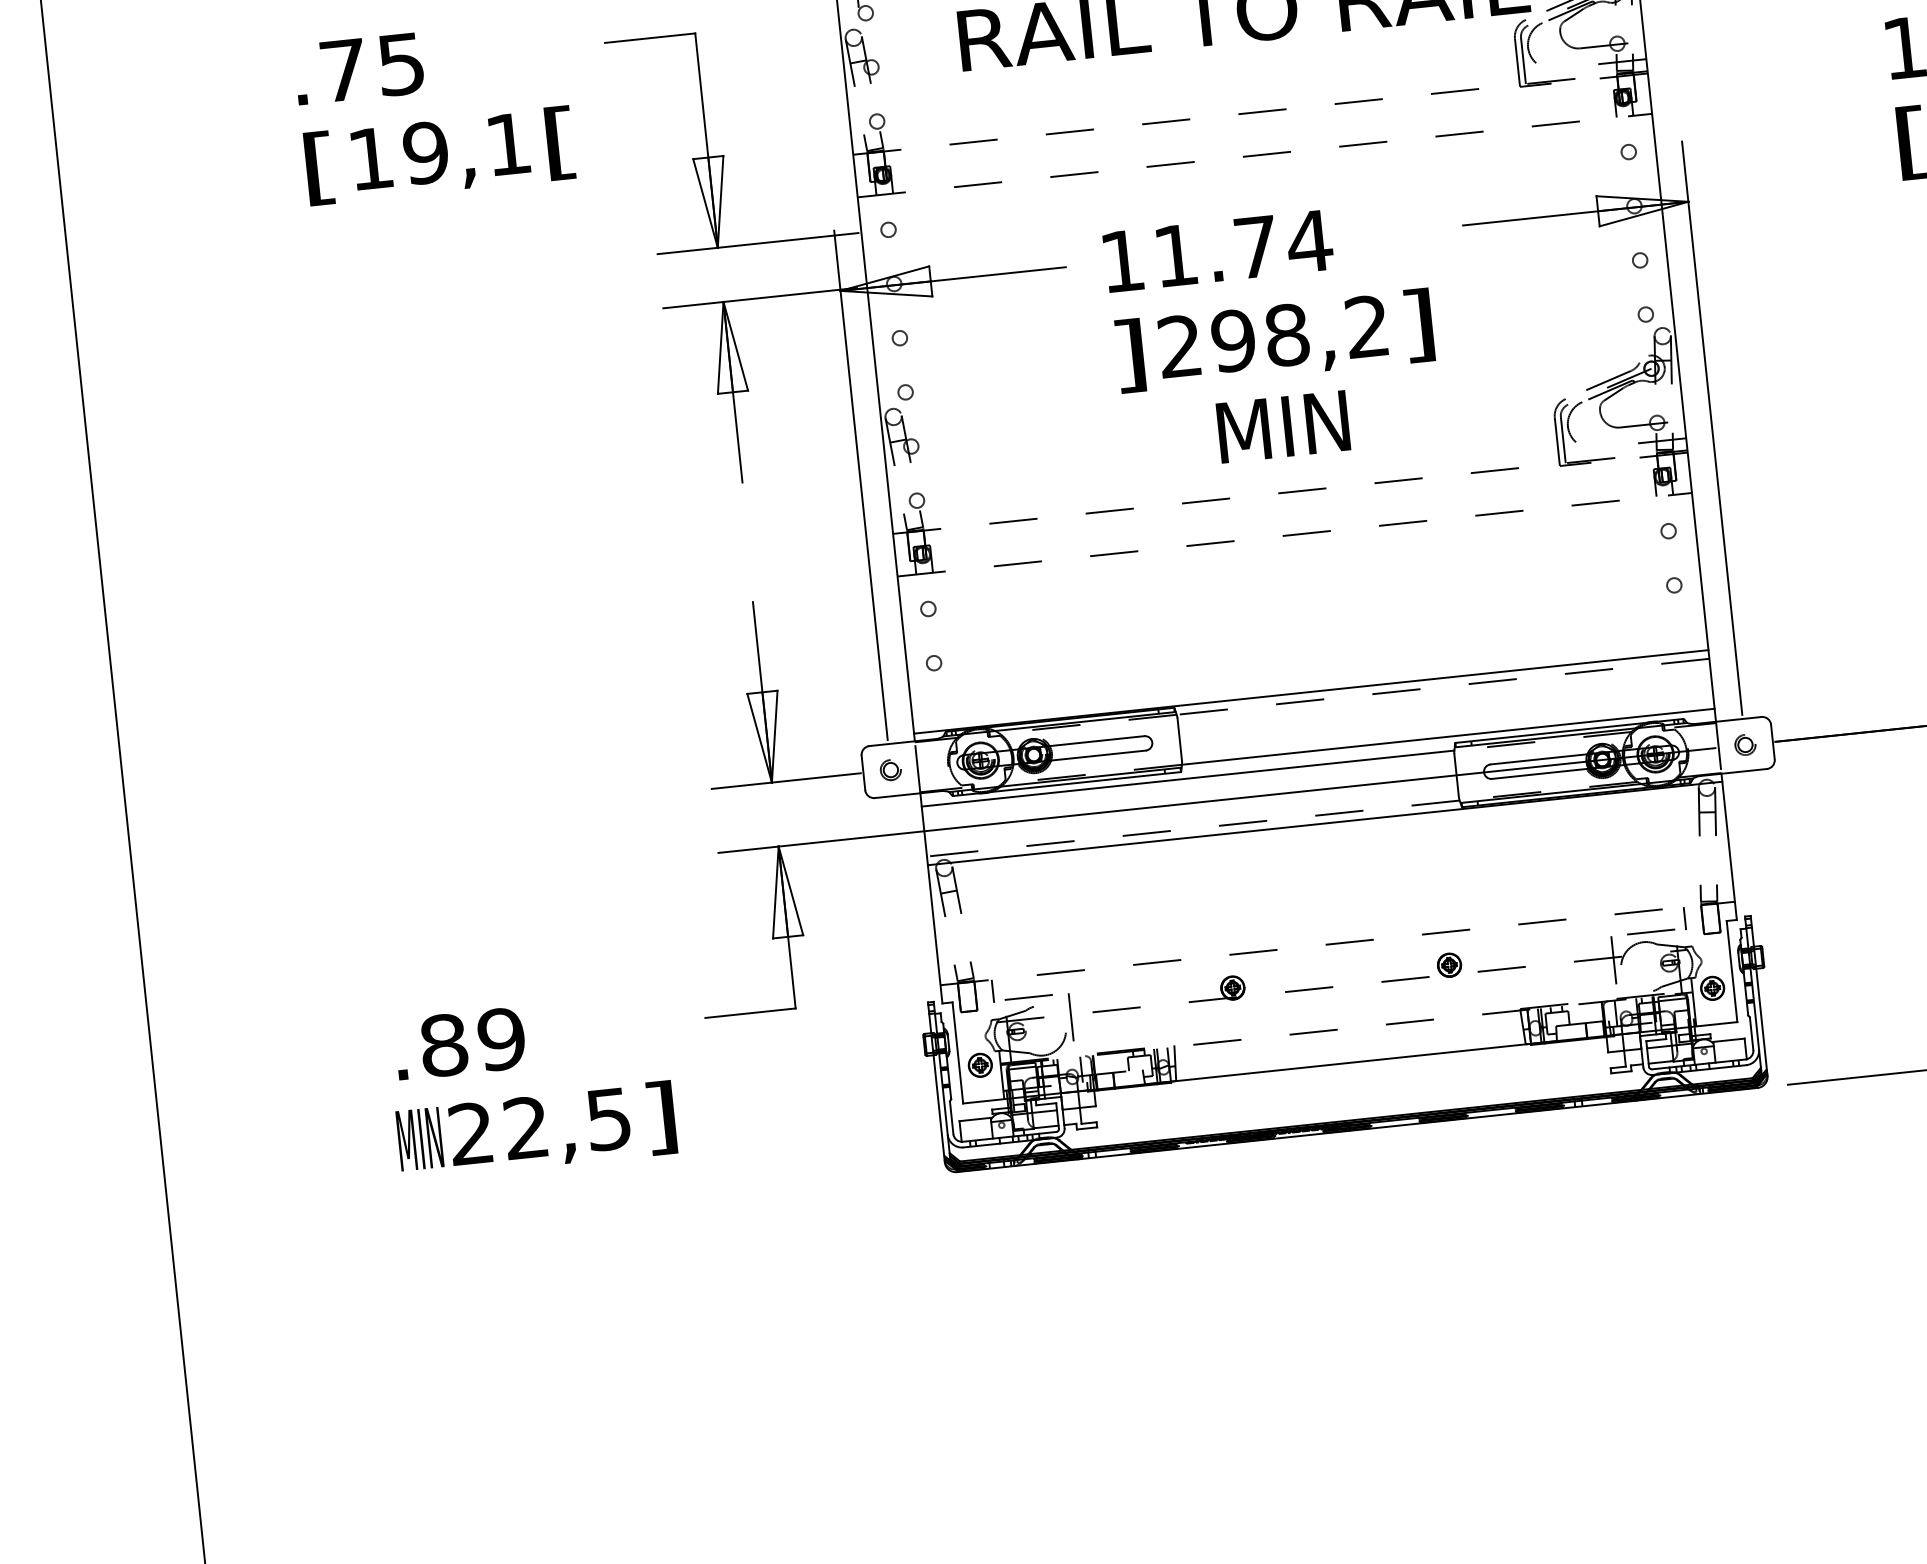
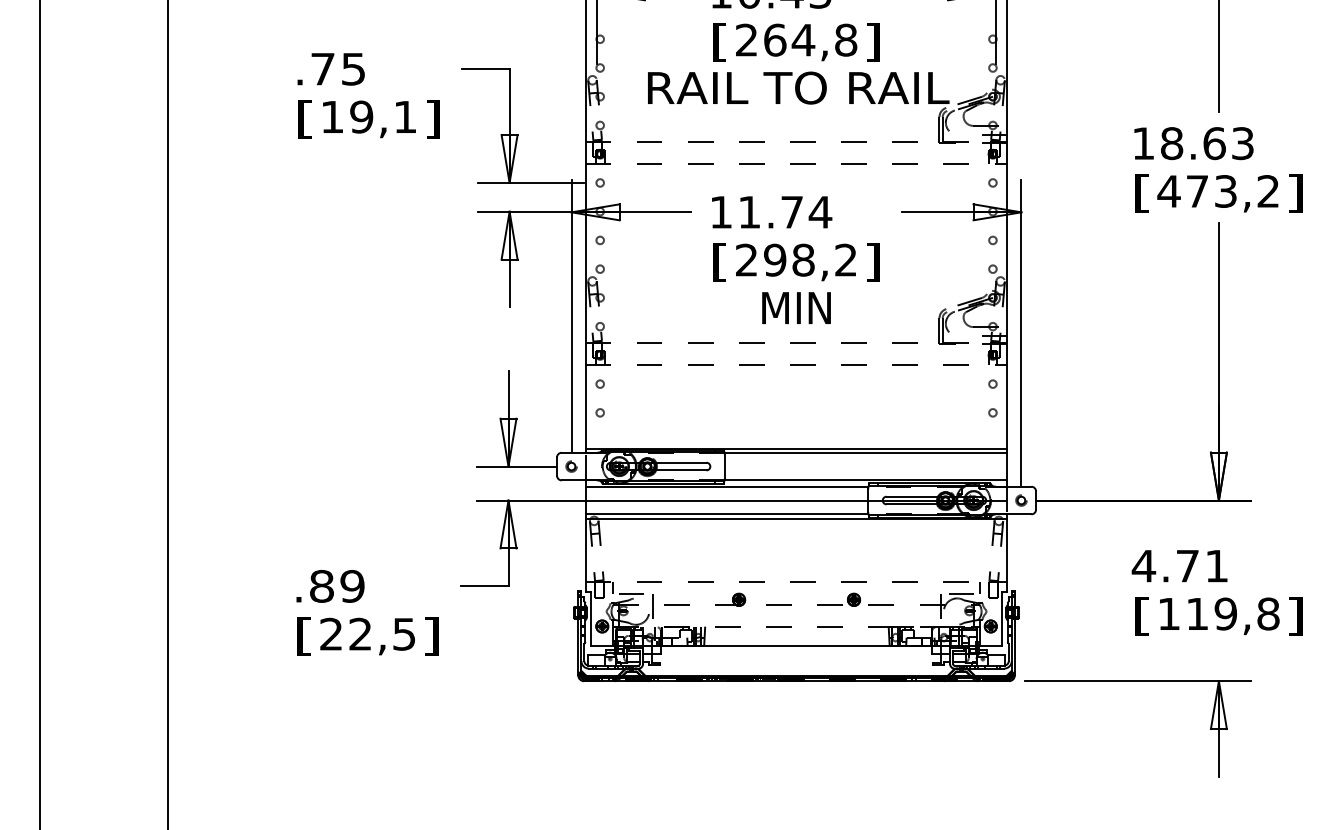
text: (559, 143) -> (432, 119), [ -> ]
text: (1129, 356) -> (719, 262), ] -> [
line: (1442, 687) -> (865, 453), dashed -> solid
line: (1192, 827) -> (726, 513), dashed -> solid
text: (419, 1143) -> (303, 636), MIN -> [

